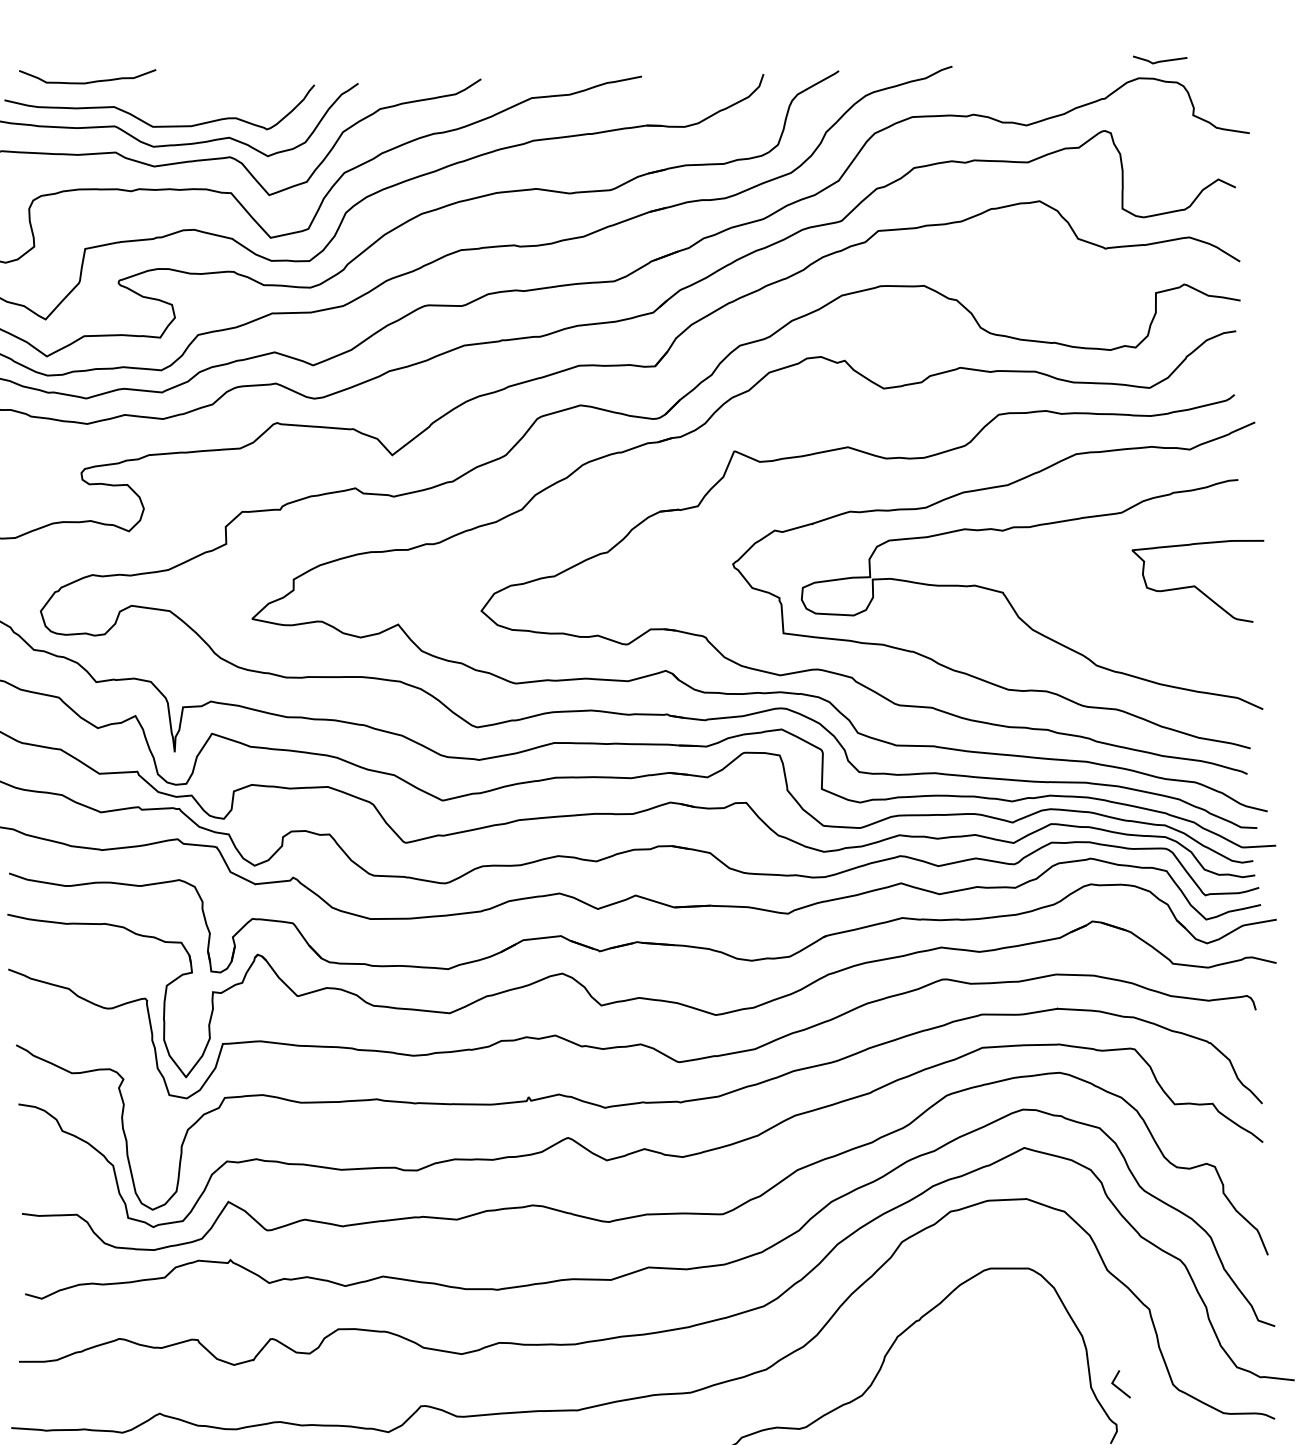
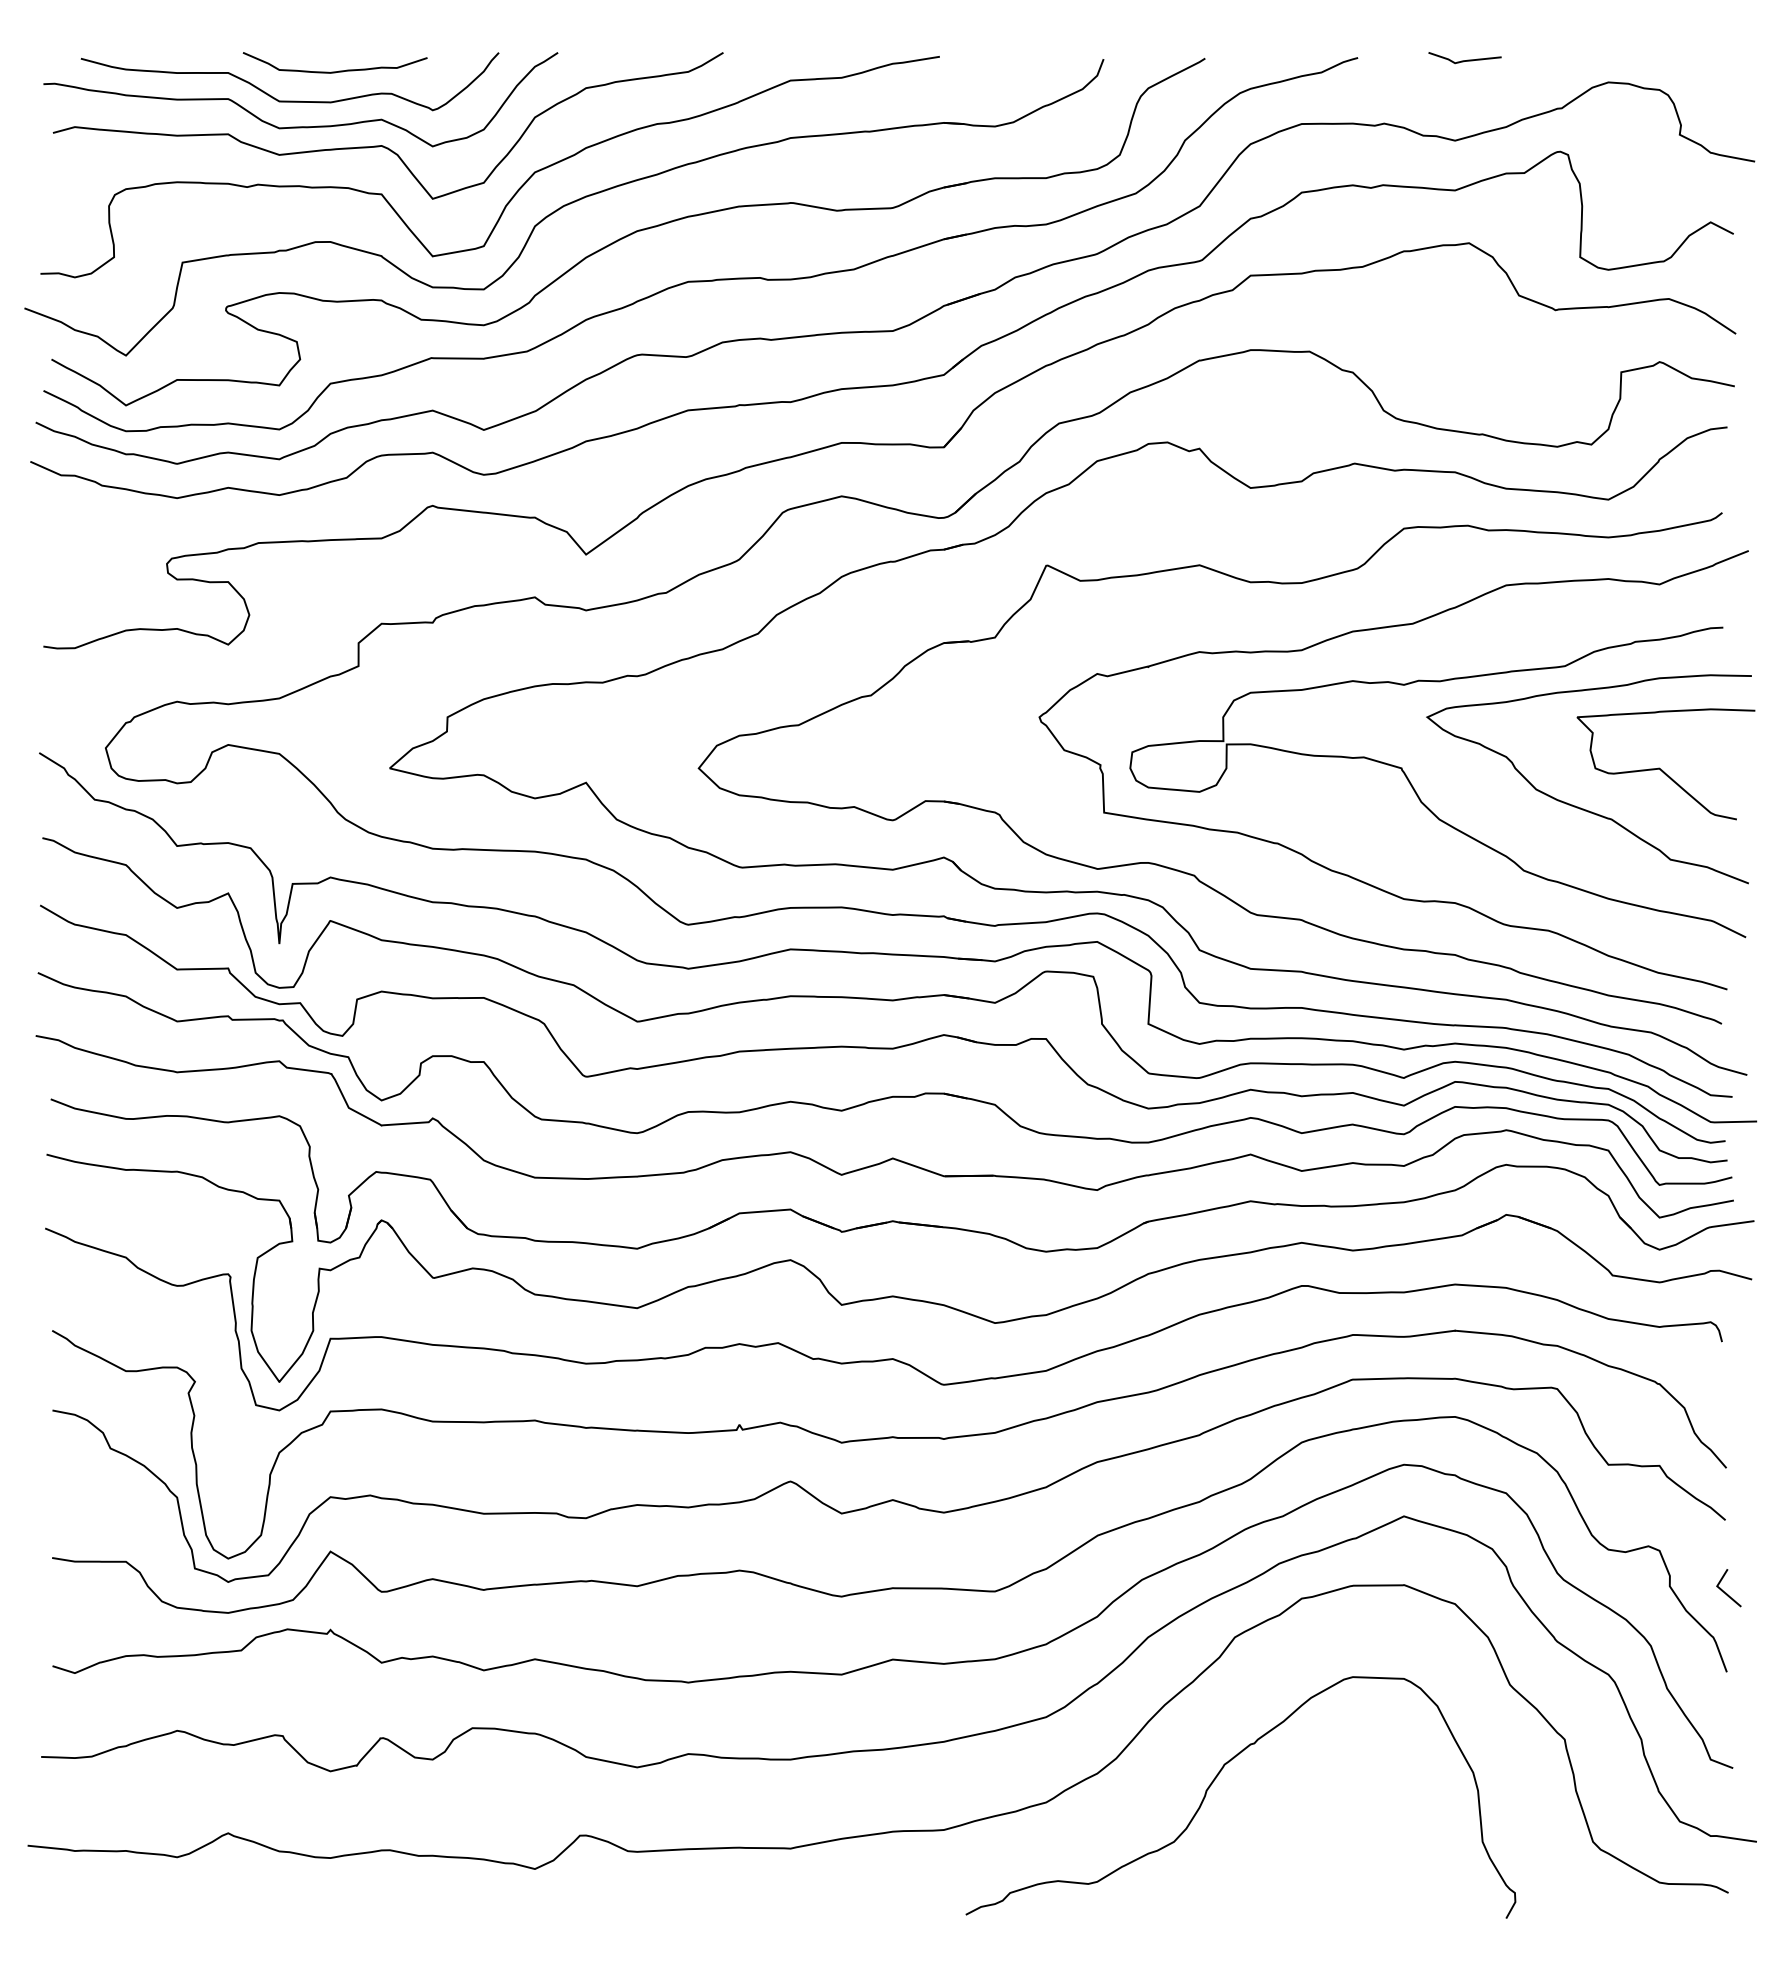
line: (1159, 61) -> (1464, 60), moved
curve: (87, 82) -> (334, 71), moved
curve: (1135, 616) -> (1578, 806), added
line: (1119, 1387) -> (1726, 1592), moved

